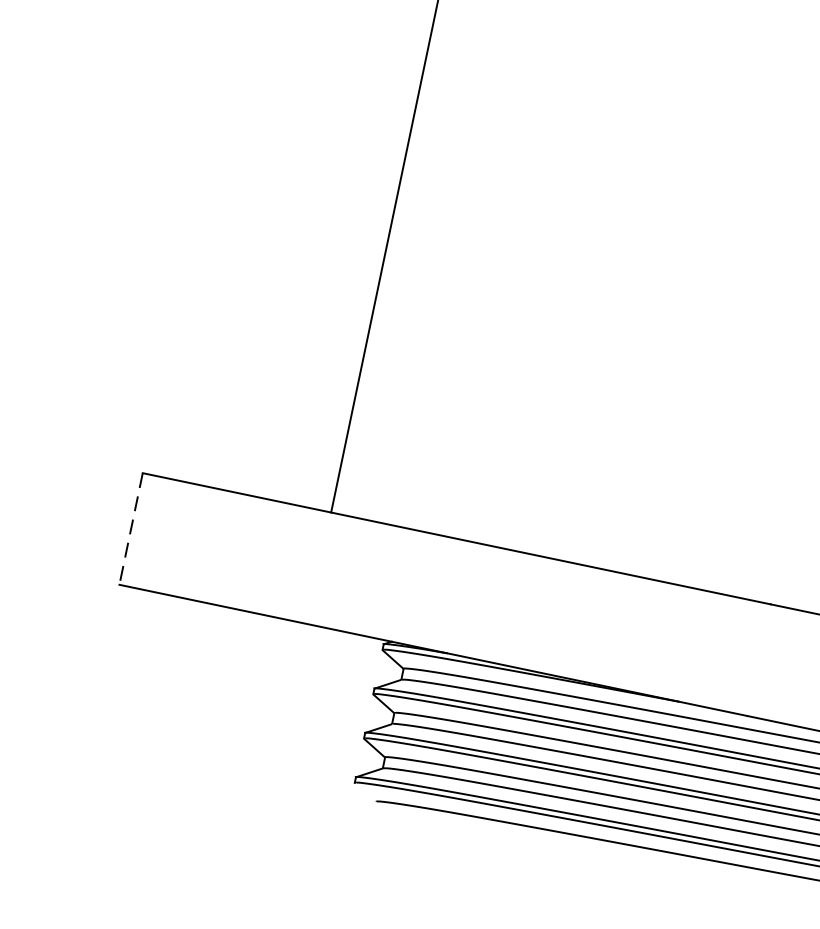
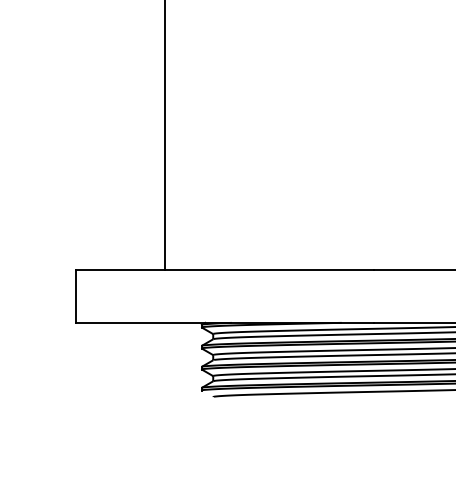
line: (131, 529) -> (76, 296), dashed -> solid

